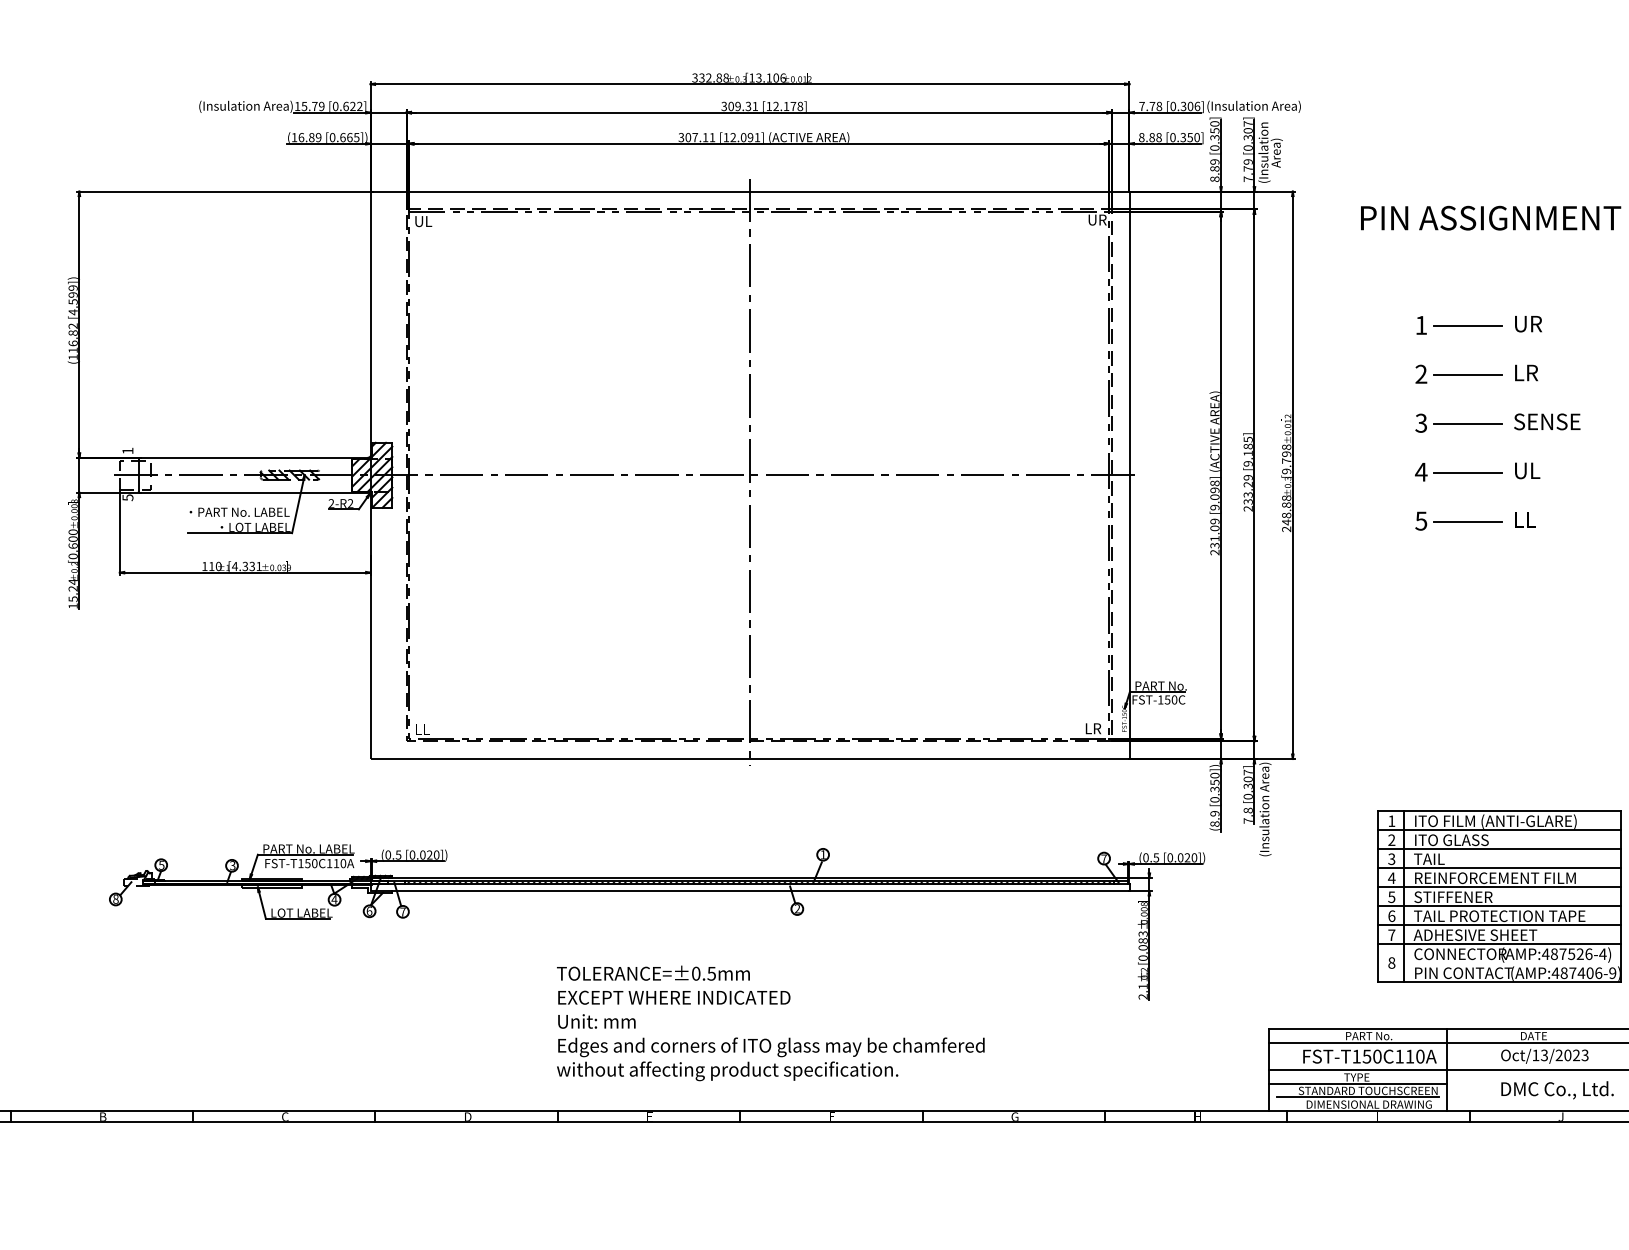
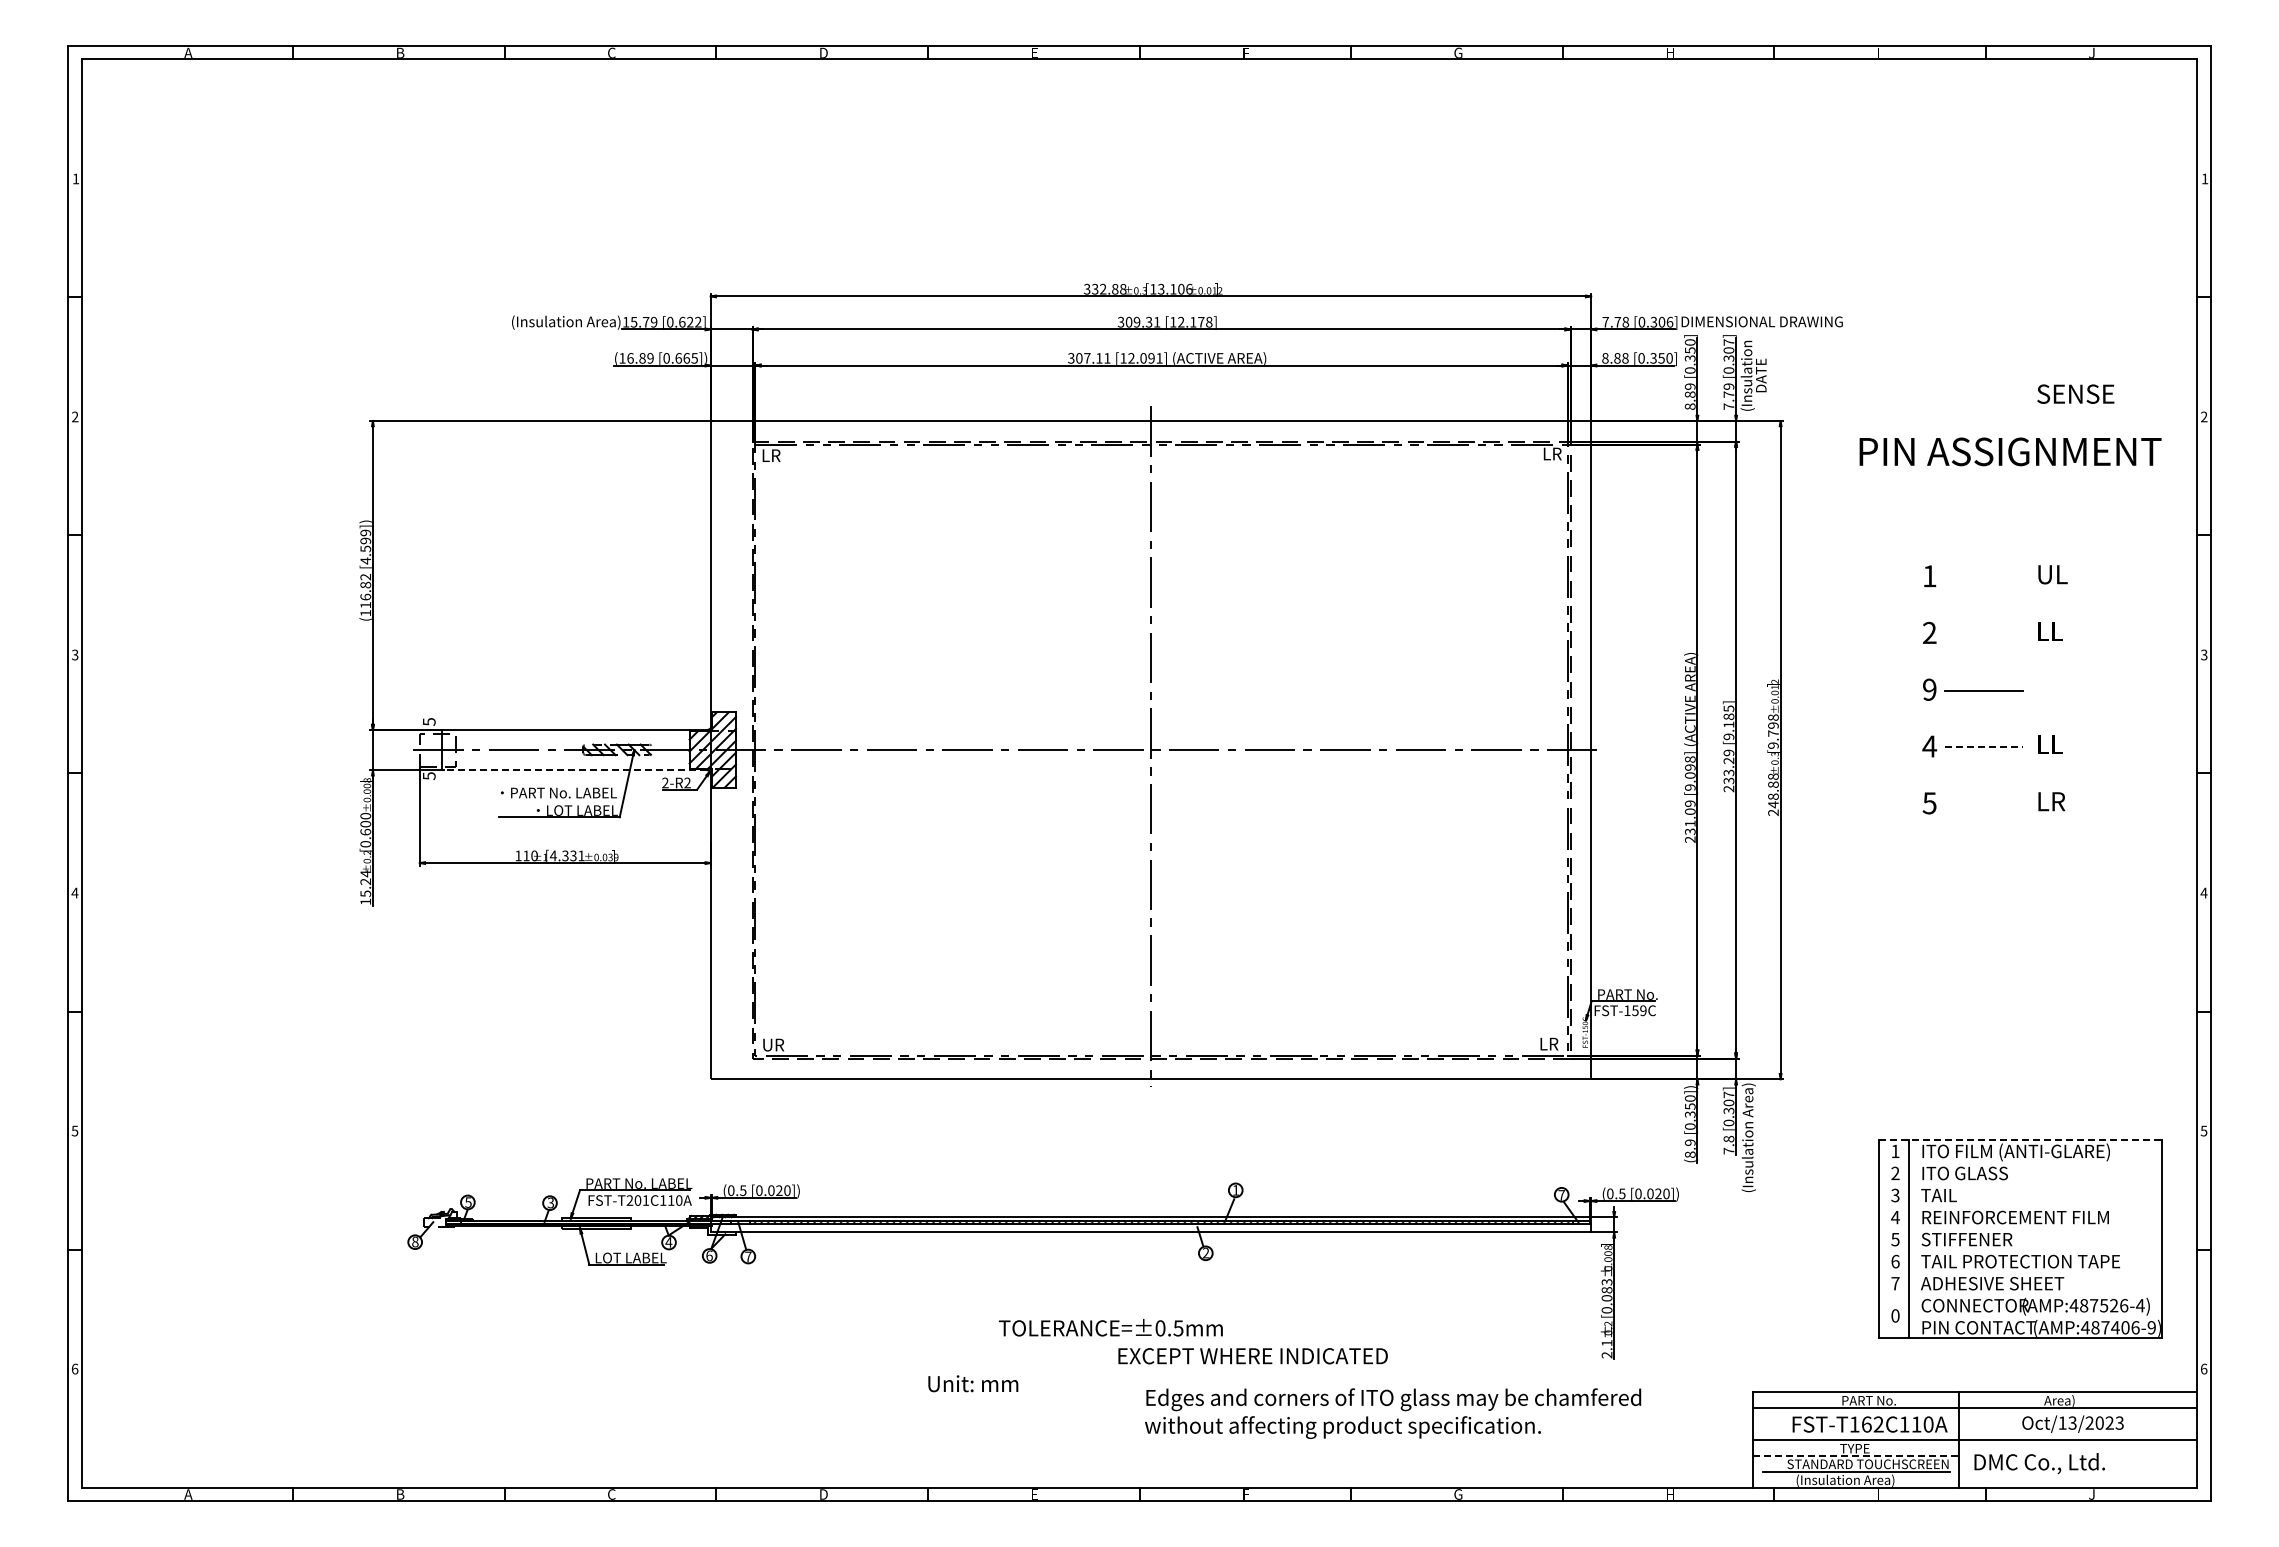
text: (1276, 106) -> (1761, 322), (Insulation Area) -> DIMENSIONAL DRAWING
text: (1277, 152) -> (1762, 375), Area) -> DATE
text: (1097, 219) -> (1553, 453), UR -> LR
text: (423, 221) -> (772, 455), UL -> LR
text: (1537, 323) -> (2064, 574), UR -> UL
line: (1467, 325) -> (1983, 576), removed
text: (1526, 373) -> (2051, 631), LR -> LL
line: (1467, 374) -> (1983, 633), removed
text: (1546, 421) -> (2075, 393), moved
text: (1421, 423) -> (1929, 689), 3 -> 9
text: (128, 450) -> (429, 721), 1 -> 5
text: (1527, 470) -> (2052, 744), UL -> LL
line: (1468, 473) -> (1984, 747), solid -> dashed
line: (253, 492) -> (574, 770), solid -> dashed
text: (1526, 519) -> (2051, 801), LL -> LR
line: (1467, 522) -> (1983, 804), removed
text: (1174, 699) -> (1643, 1010), FST-150C -> FST-159C
text: (424, 729) -> (773, 1044), LL -> UR
line: (1500, 810) -> (2021, 1139), solid -> dashed
line: (1499, 829) -> (2020, 1161), removed
line: (1499, 848) -> (2020, 1183), removed
text: (307, 863) -> (637, 1200), FST-T150C110A -> FST-T201C110A
line: (1499, 867) -> (2020, 1205), removed
line: (1499, 886) -> (2020, 1227), removed
line: (1499, 905) -> (2020, 1249), removed
line: (1499, 924) -> (2020, 1271), removed
line: (1499, 943) -> (2020, 1293), removed
text: (1391, 962) -> (1895, 1315), 8 -> 0
text: (653, 972) -> (1110, 1327), moved
text: (673, 997) -> (1252, 1356), moved
text: (1533, 1035) -> (2059, 1400), DATE -> Area)
text: (1372, 1056) -> (1872, 1424), FST-T150C110A -> FST-T162C110A
text: (771, 1059) -> (1393, 1413), moved
line: (1358, 1083) -> (1856, 1455), solid -> dashed
text: (1557, 1090) -> (2039, 1463), moved
text: (1368, 1104) -> (1868, 1480), DIMENSIONAL DRAWING -> (Insulation Area)

